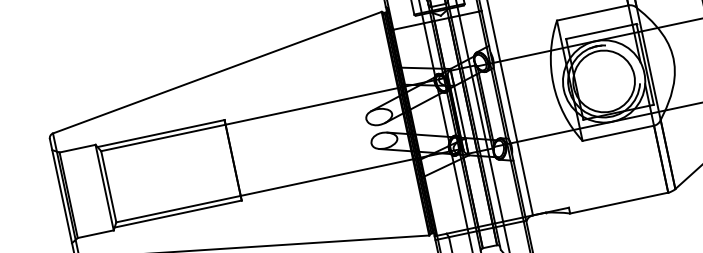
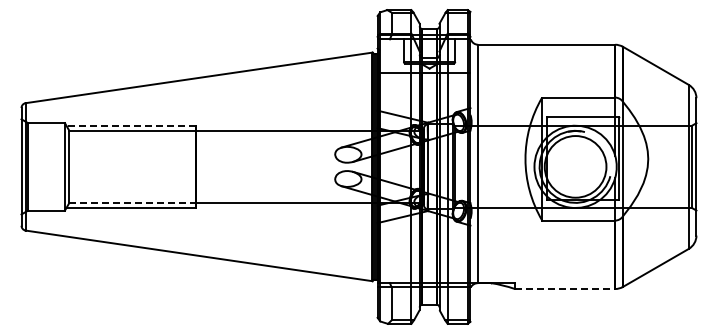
line: (161, 133) -> (131, 125), solid -> dashed
line: (619, 203) -> (565, 289), solid -> dashed
line: (178, 209) -> (132, 203), solid -> dashed

